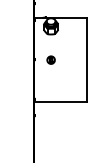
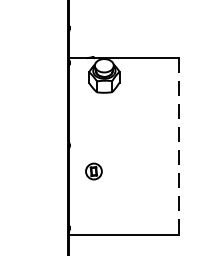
part: (50, 59) -> (92, 170), moved
line: (86, 60) -> (178, 147), solid -> dashed

